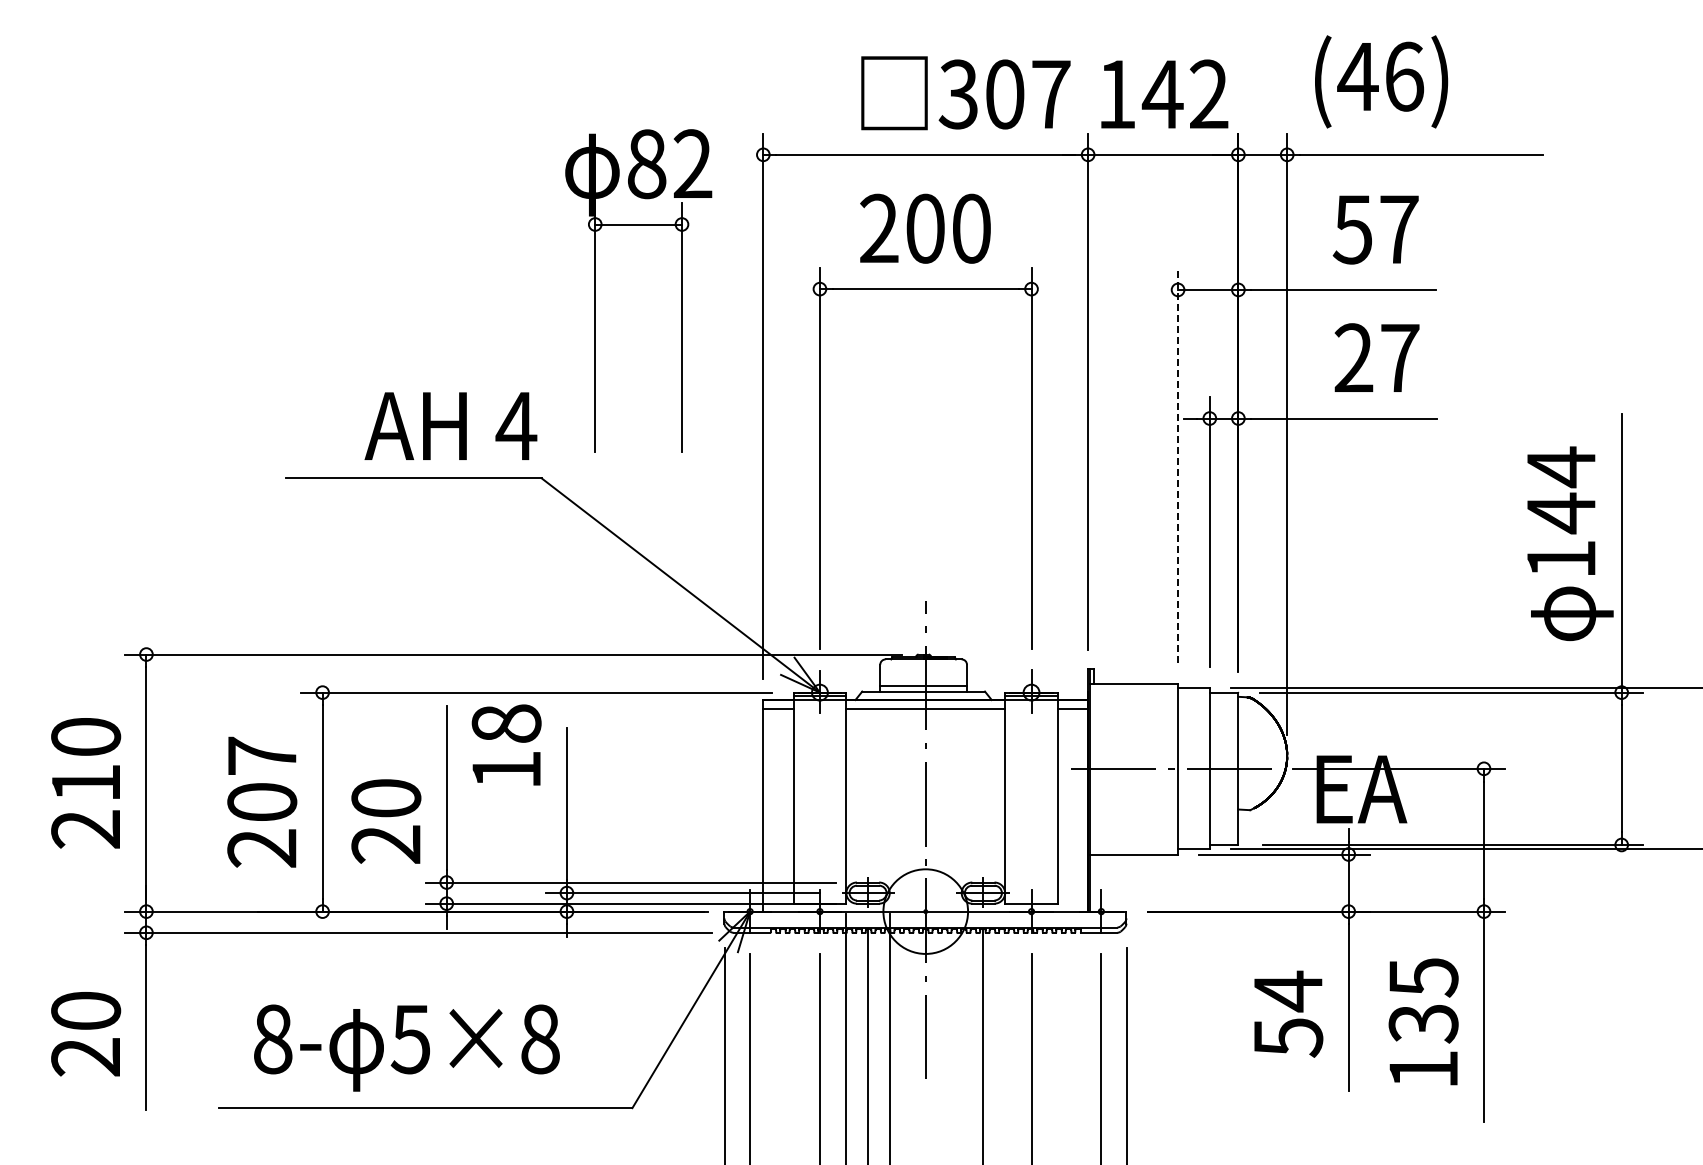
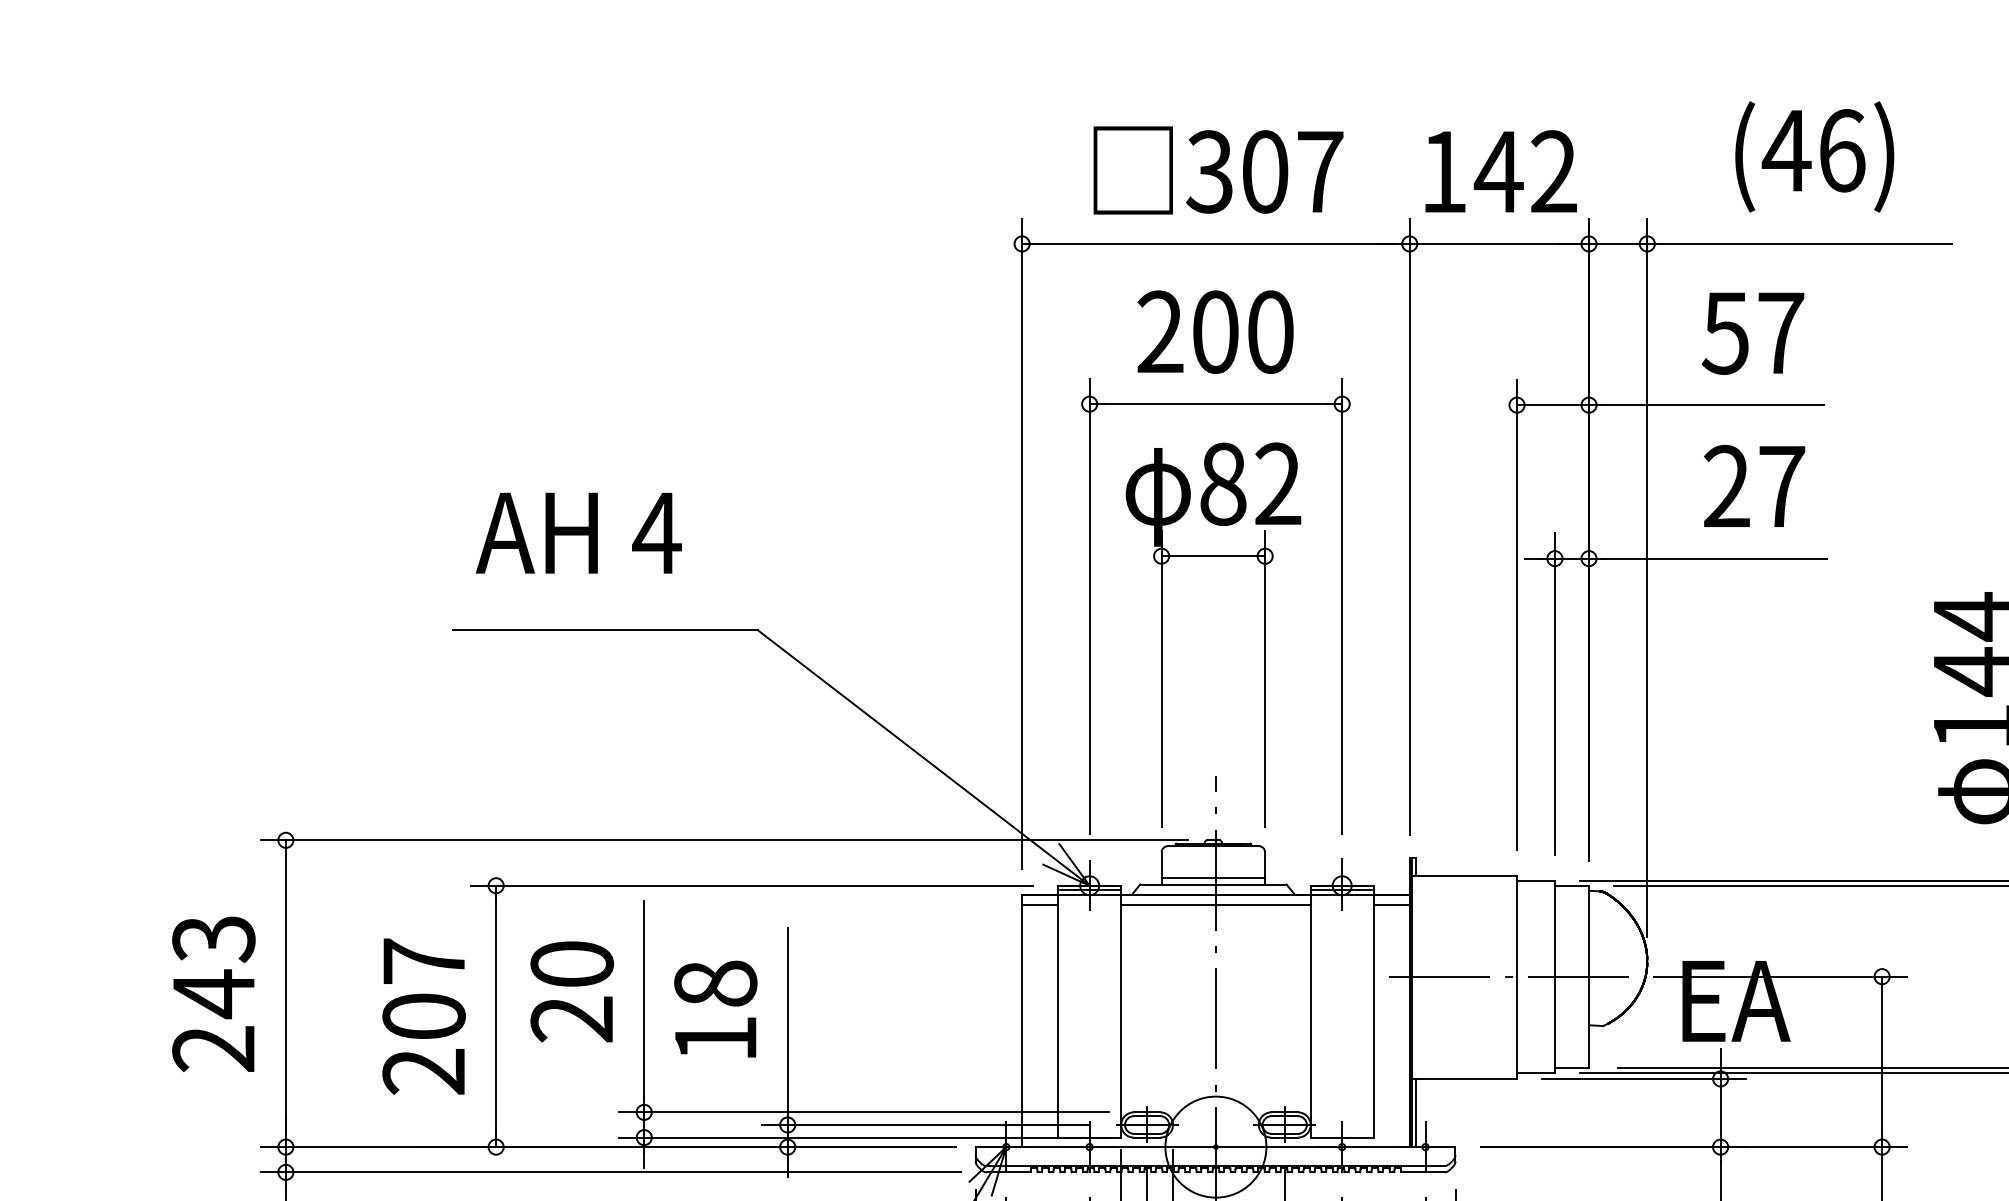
text: (1381, 81) -> (1814, 156), moved
text: (965, 93) -> (1218, 170), moved
part: (595, 290) -> (1161, 634), moved
text: (450, 425) -> (578, 532), moved
line: (1178, 465) -> (1517, 614), dashed -> solid
text: (506, 744) -> (715, 1008), moved
text: (86, 761) -> (214, 967), 210 -> 243
text: (386, 821) -> (572, 991), moved
line: (1093, 882) -> (1416, 1112), added

